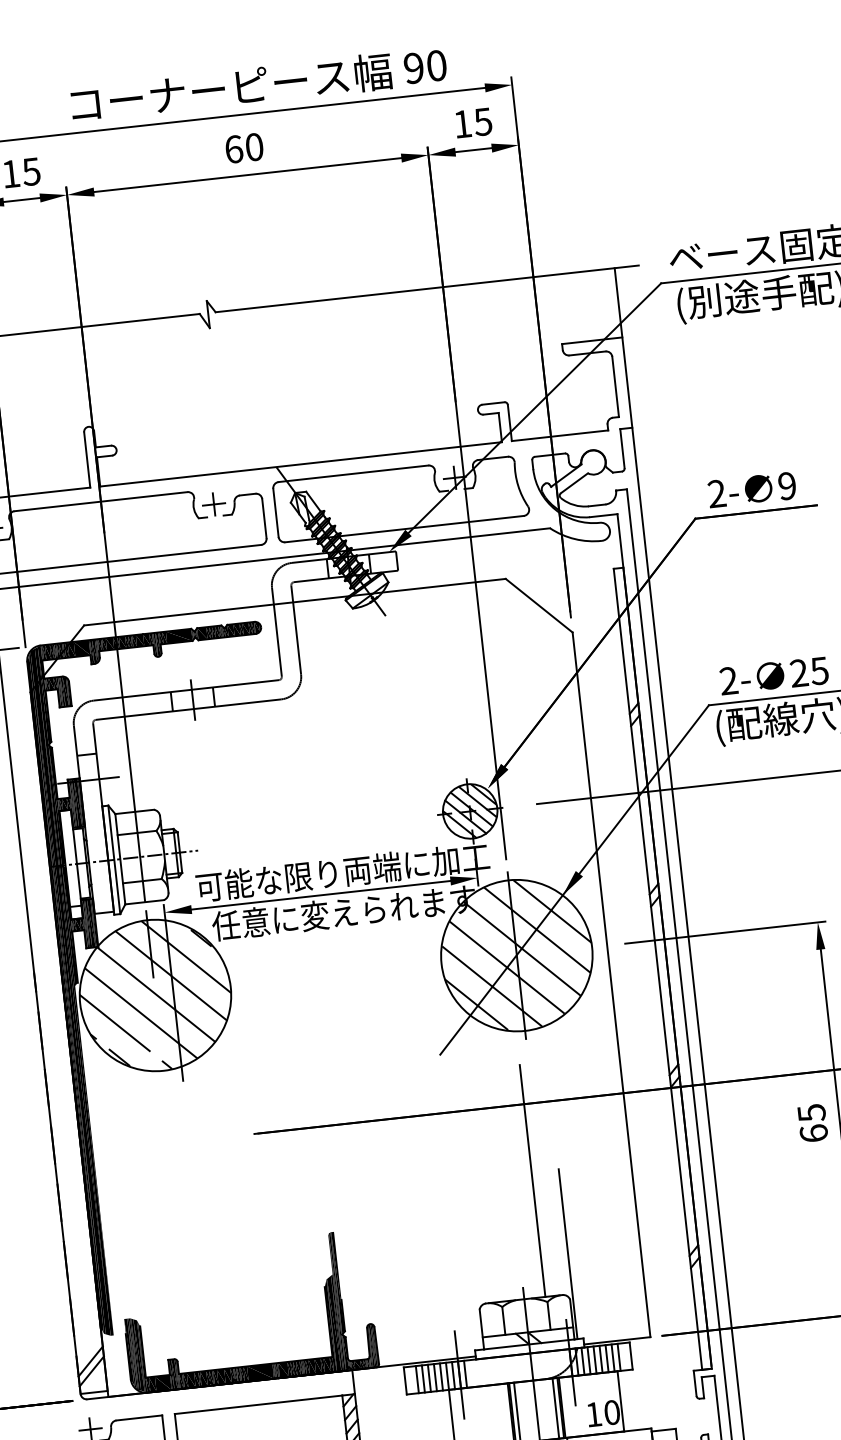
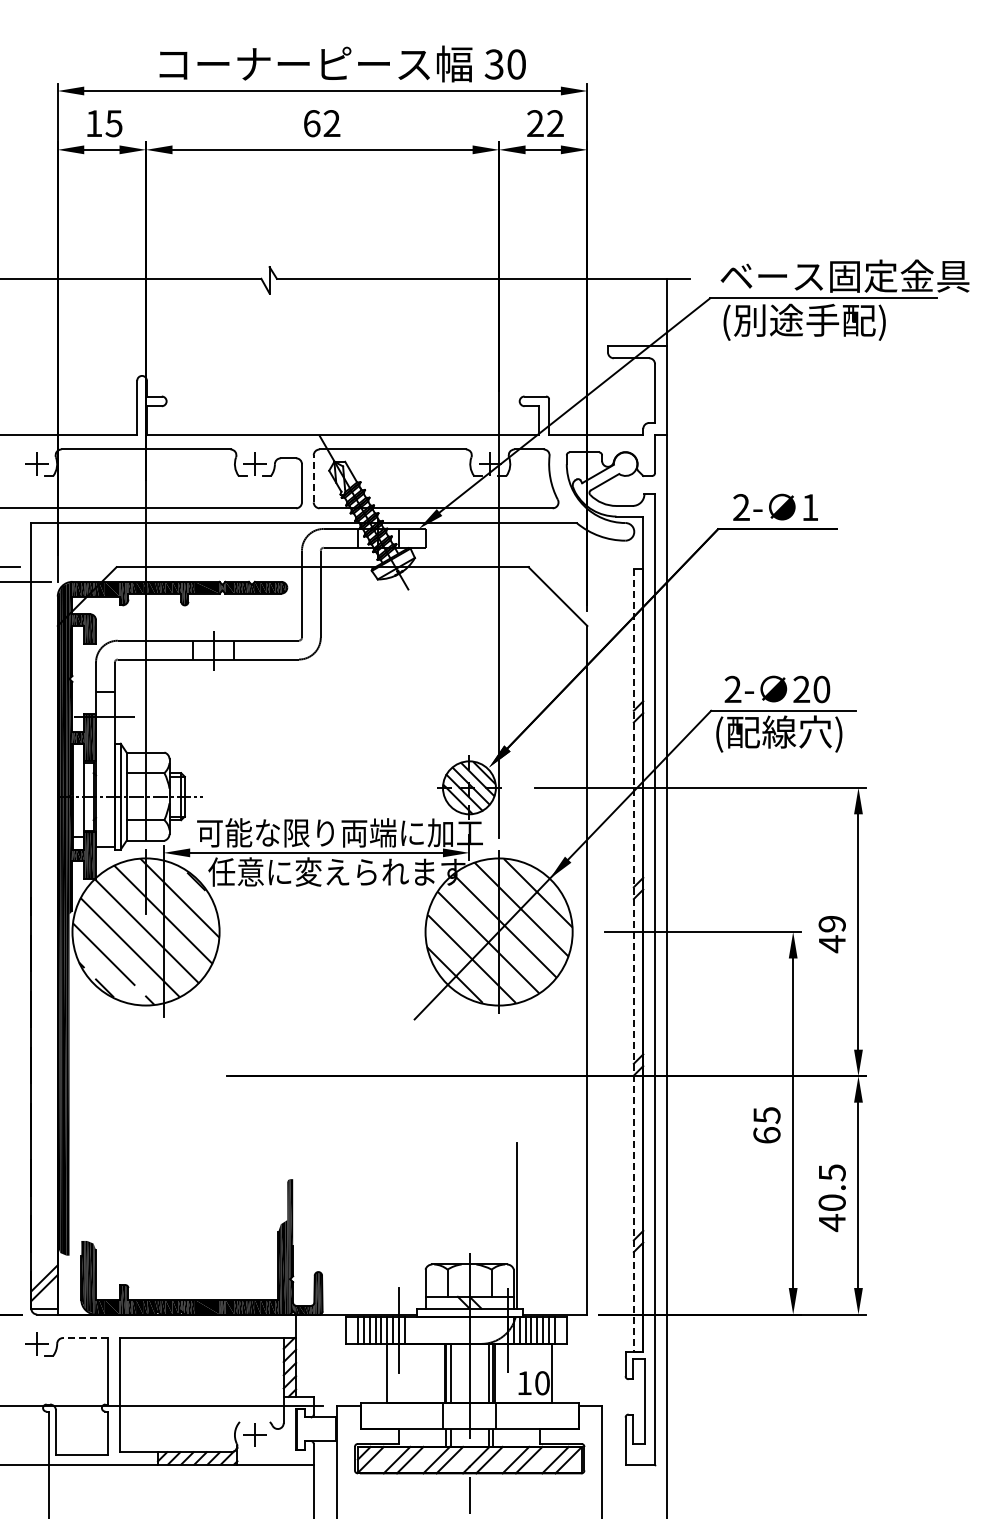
text: (413, 68) -> (493, 64), 90 -> 30
text: (472, 122) -> (545, 123), 15 -> 22
text: (253, 147) -> (331, 123), 60 -> 62
text: (787, 485) -> (810, 507), 9 -> 1
line: (275, 512) -> (313, 478), solid -> dashed
text: (819, 671) -> (821, 689), 25 -> 20
line: (657, 969) -> (633, 960), solid -> dashed
line: (532, 1180) -> (490, 1150), removed
line: (138, 1418) -> (84, 1338), solid -> dashed

